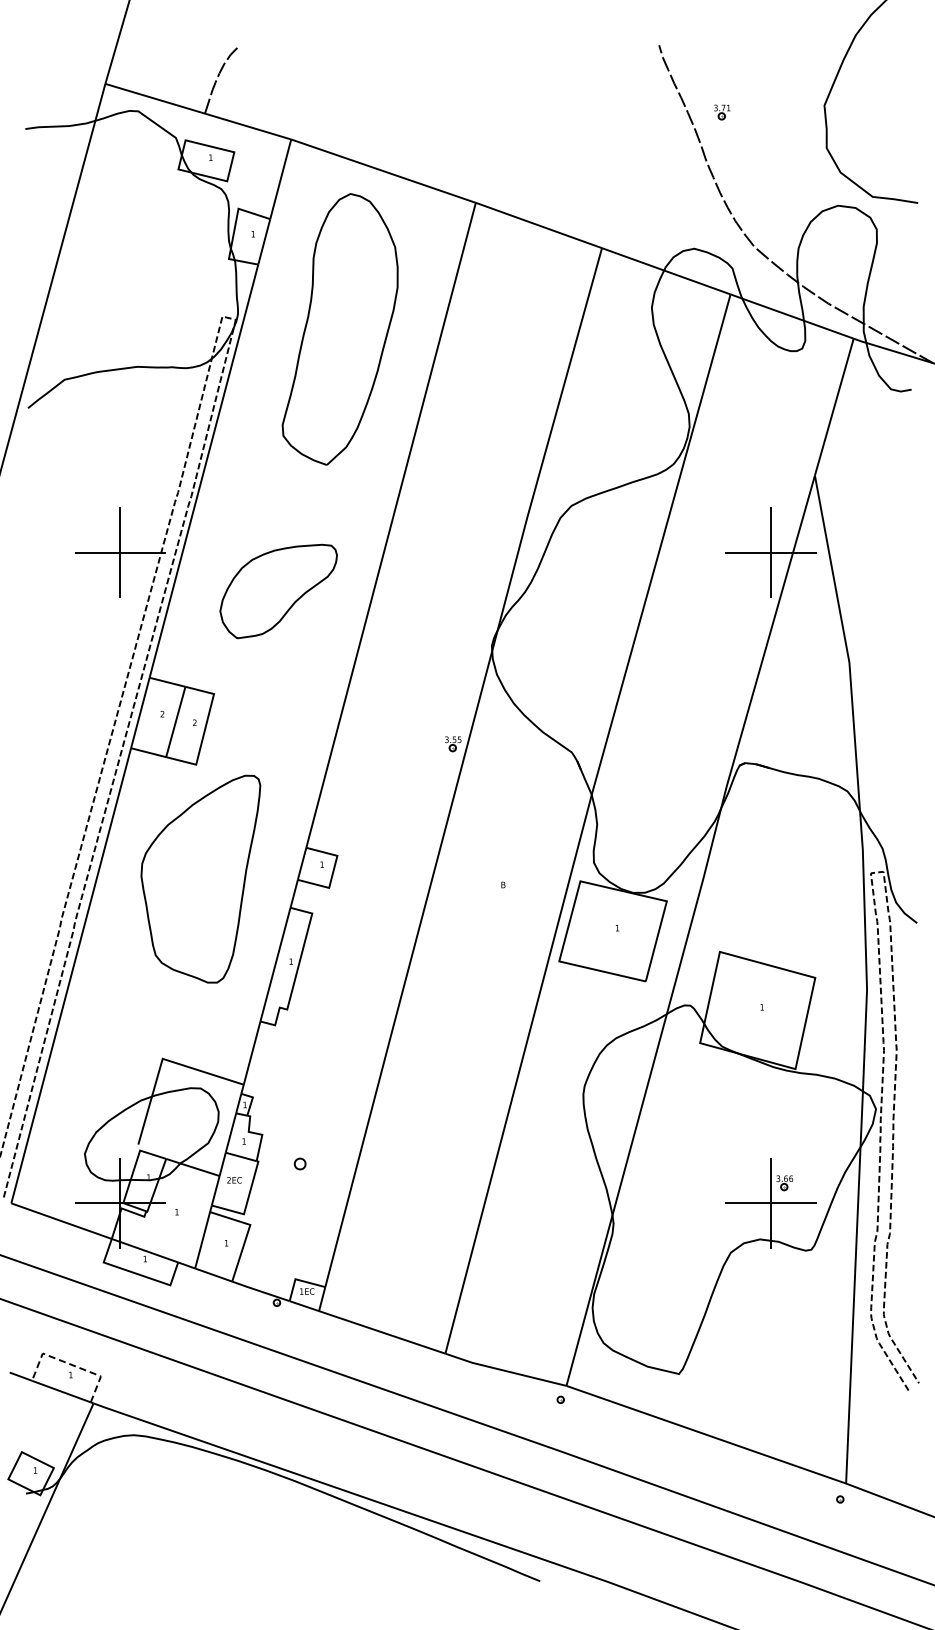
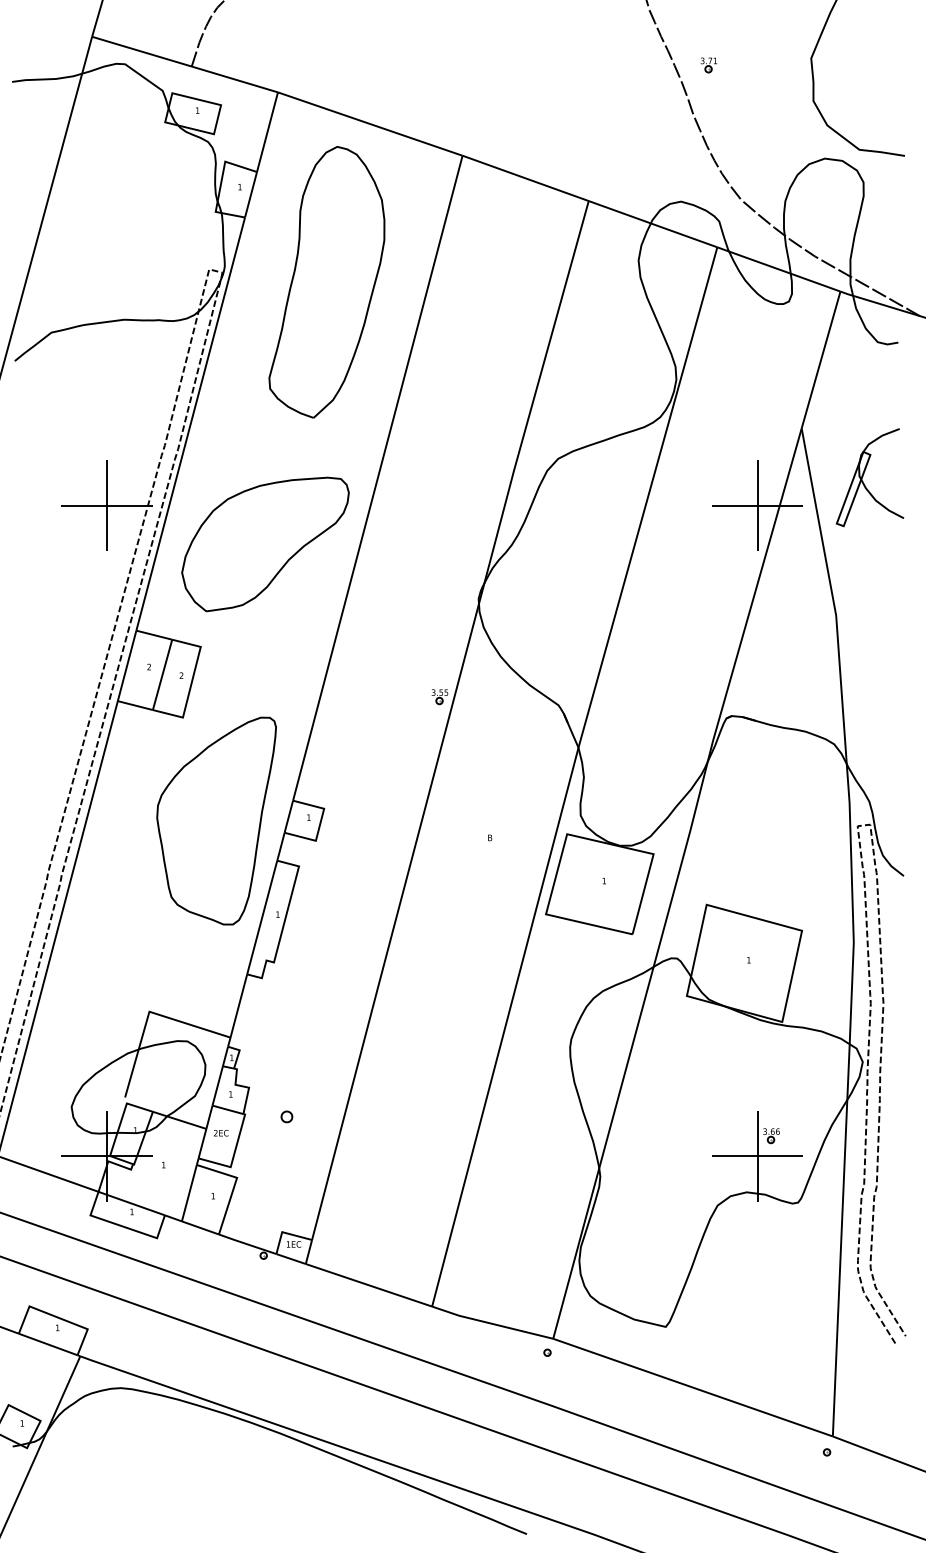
part: (877, 521) -> (864, 474), added
part: (278, 591) -> (265, 544), size x1.43
part: (200, 878) -> (216, 820), moved
line: (70, 1364) -> (57, 1317), dashed -> solid

